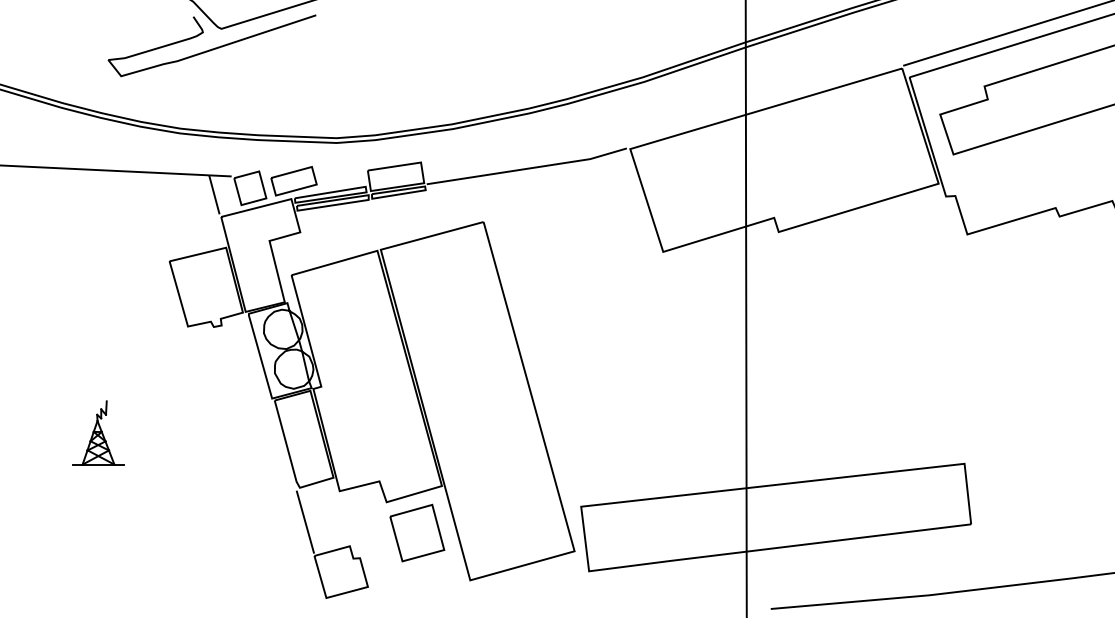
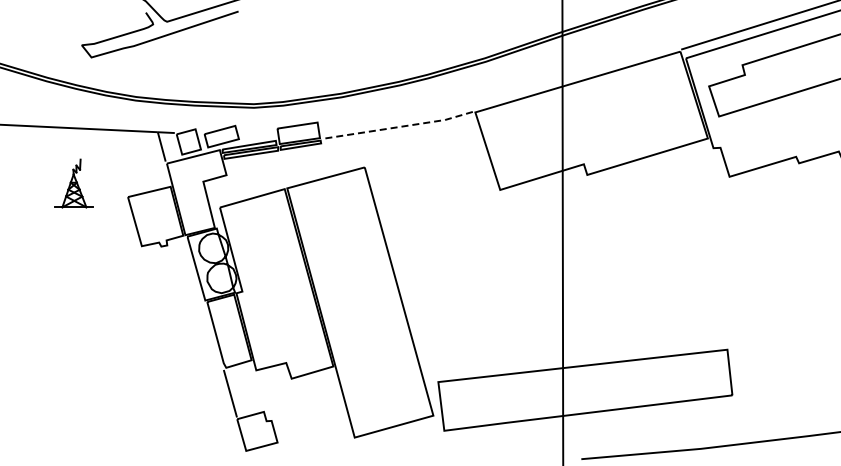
line: (526, 169) -> (397, 127), solid -> dashed
part: (97, 432) -> (73, 183), moved
part: (416, 532) -> (314, 401), removed

